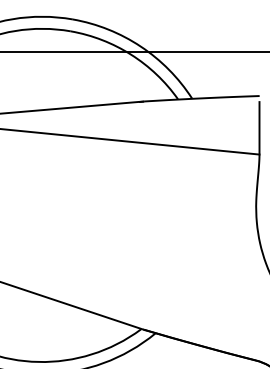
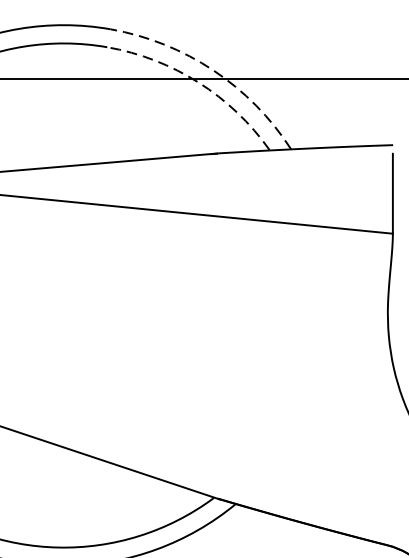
arc: (140, 46) -> (212, 70), solid -> dashed
arc: (131, 54) -> (199, 82), solid -> dashed

